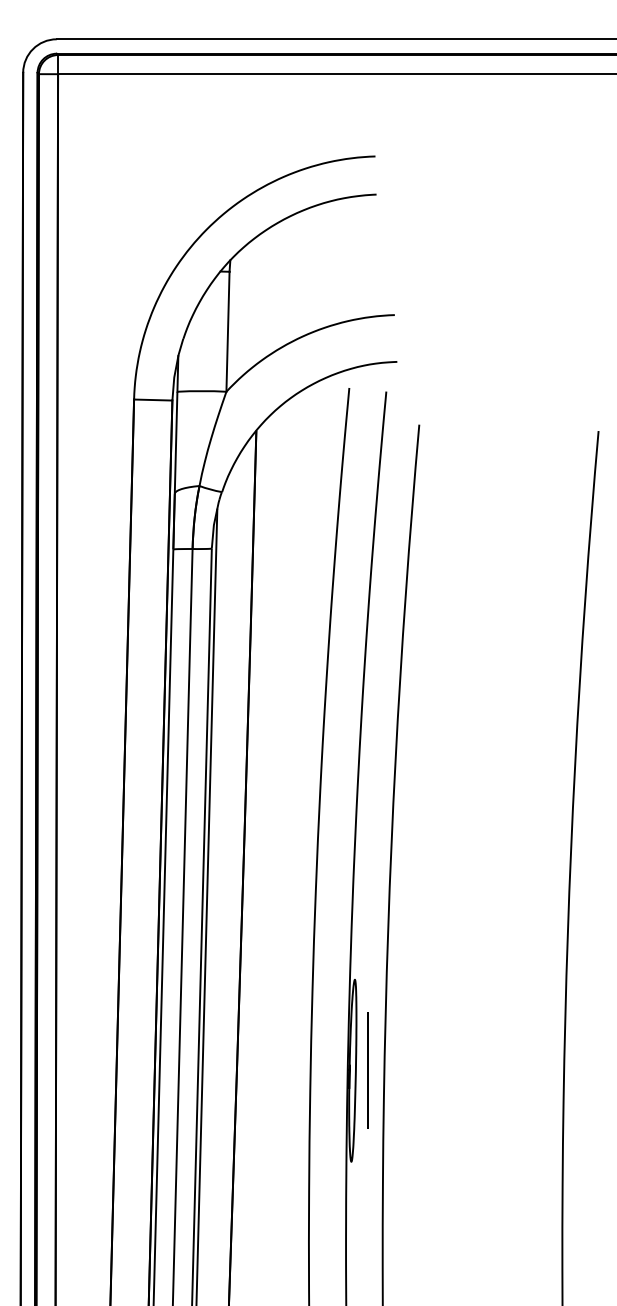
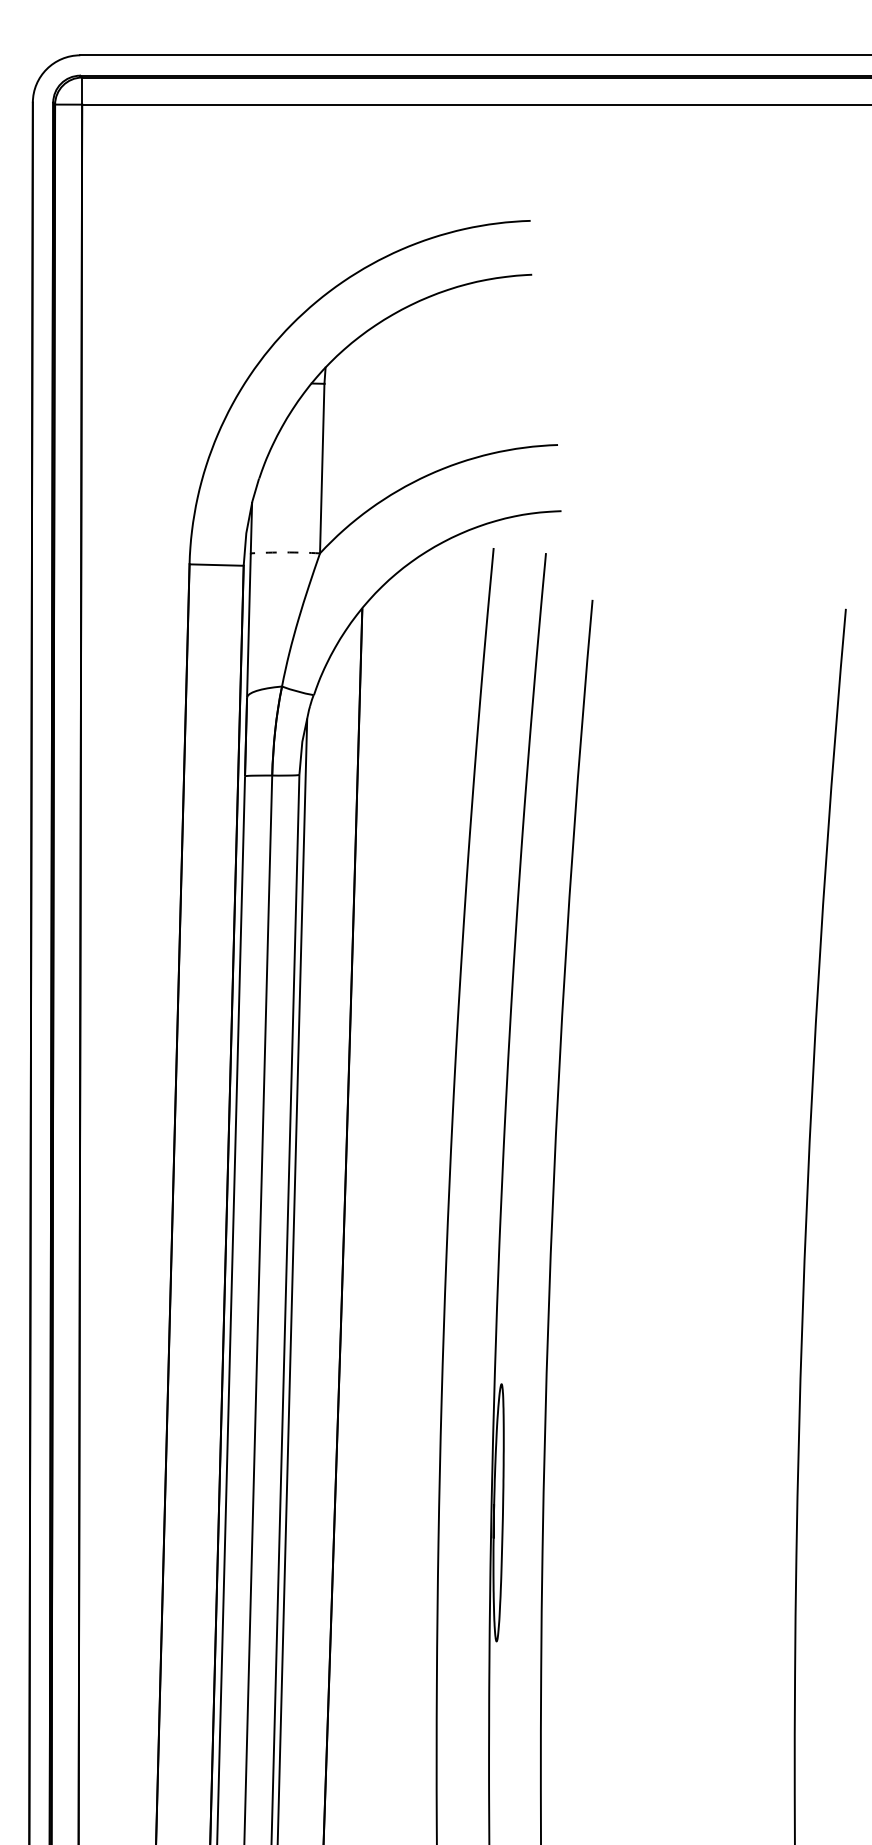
arc: (201, 391) -> (285, 552), solid -> dashed
line: (367, 1070) -> (519, 1512), removed

